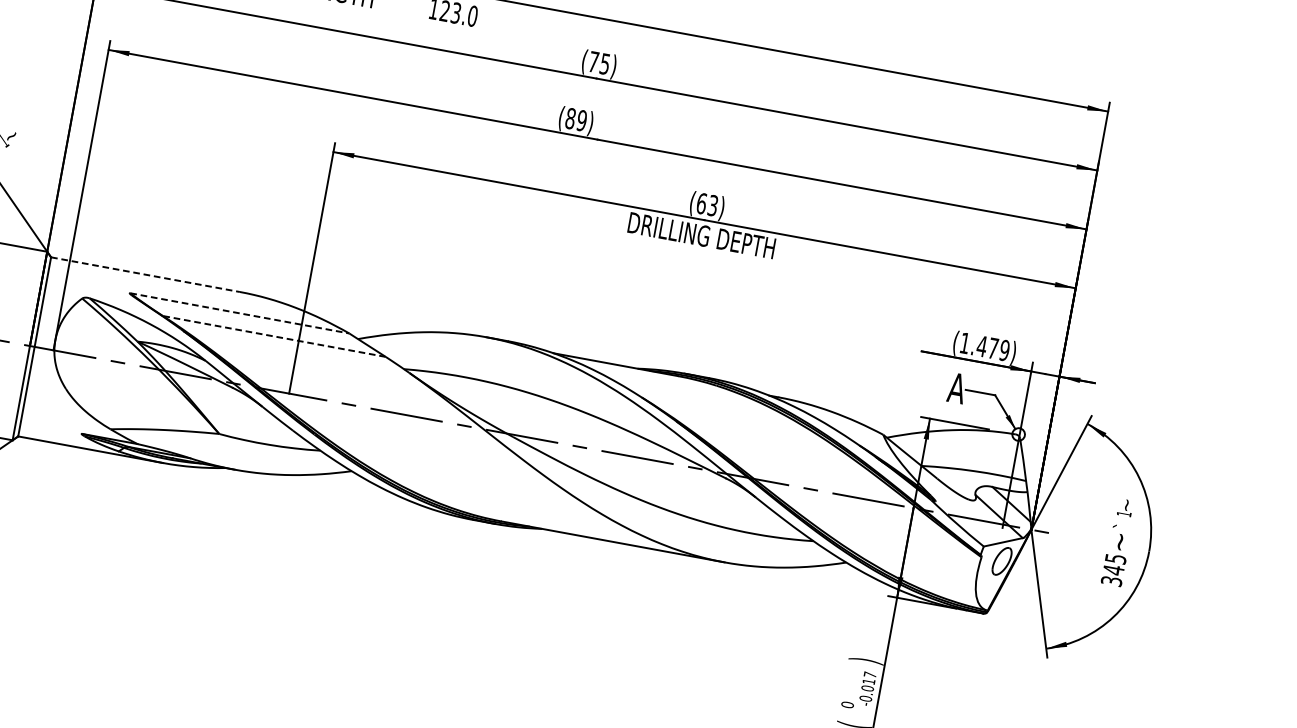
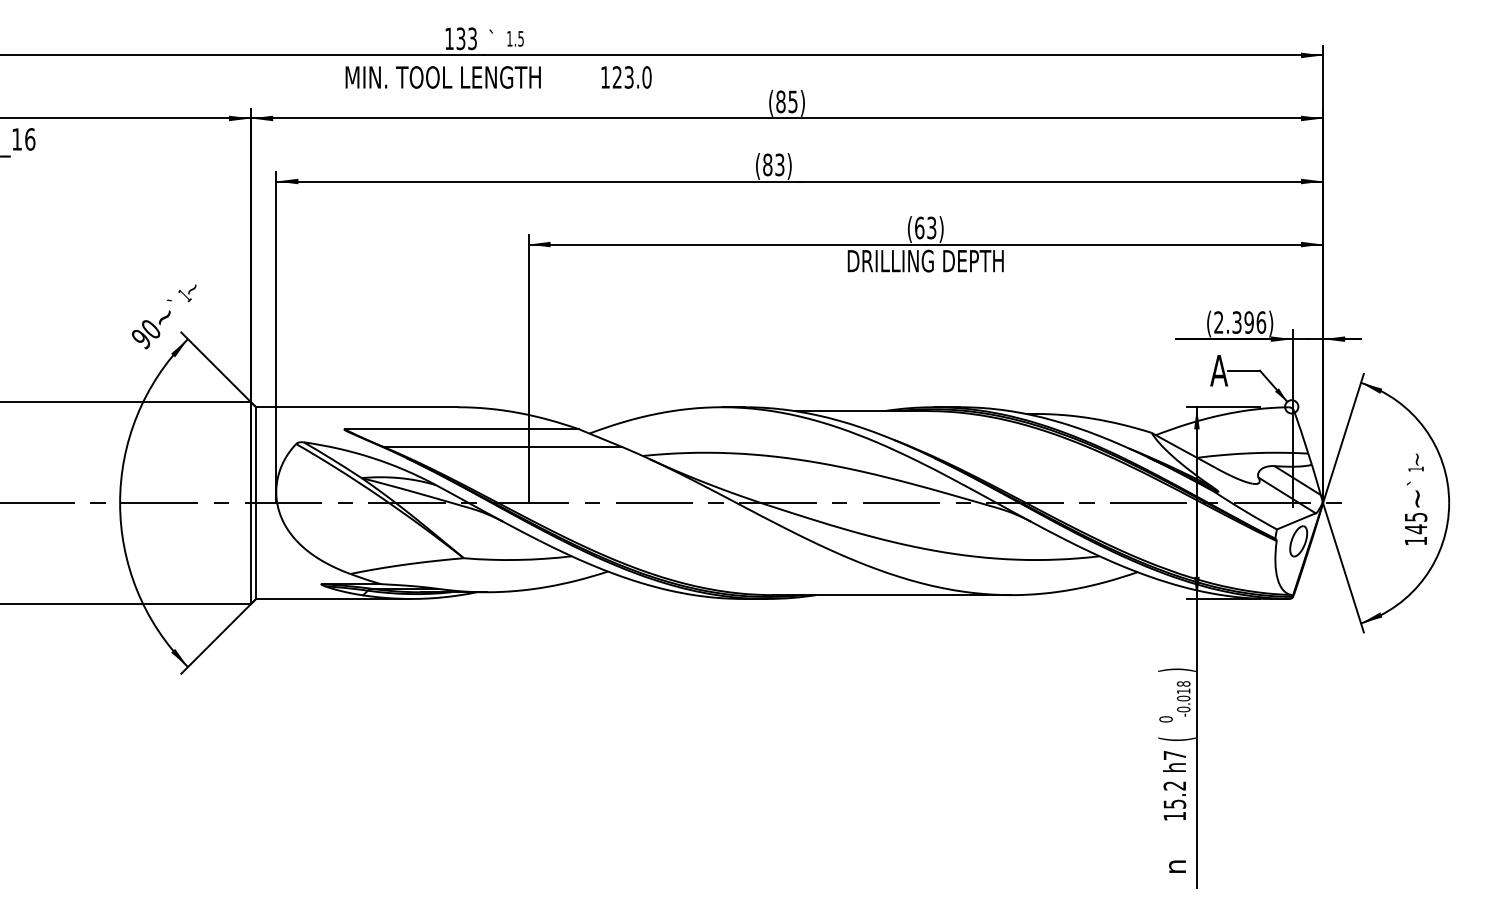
text: (593, 61) -> (780, 101), (75) -> (85)
text: (581, 120) -> (779, 164), (89) -> (83)
line: (145, 274) -> (357, 407), dashed -> solid
line: (240, 313) -> (462, 429), dashed -> solid
line: (273, 336) -> (501, 446), dashed -> solid
text: (985, 346) -> (1240, 322), (1.479) -> (2.396)
text: (1111, 580) -> (1415, 540), 345 -> 145
text: (870, 674) -> (1183, 683), -0.017 -> -0.018

